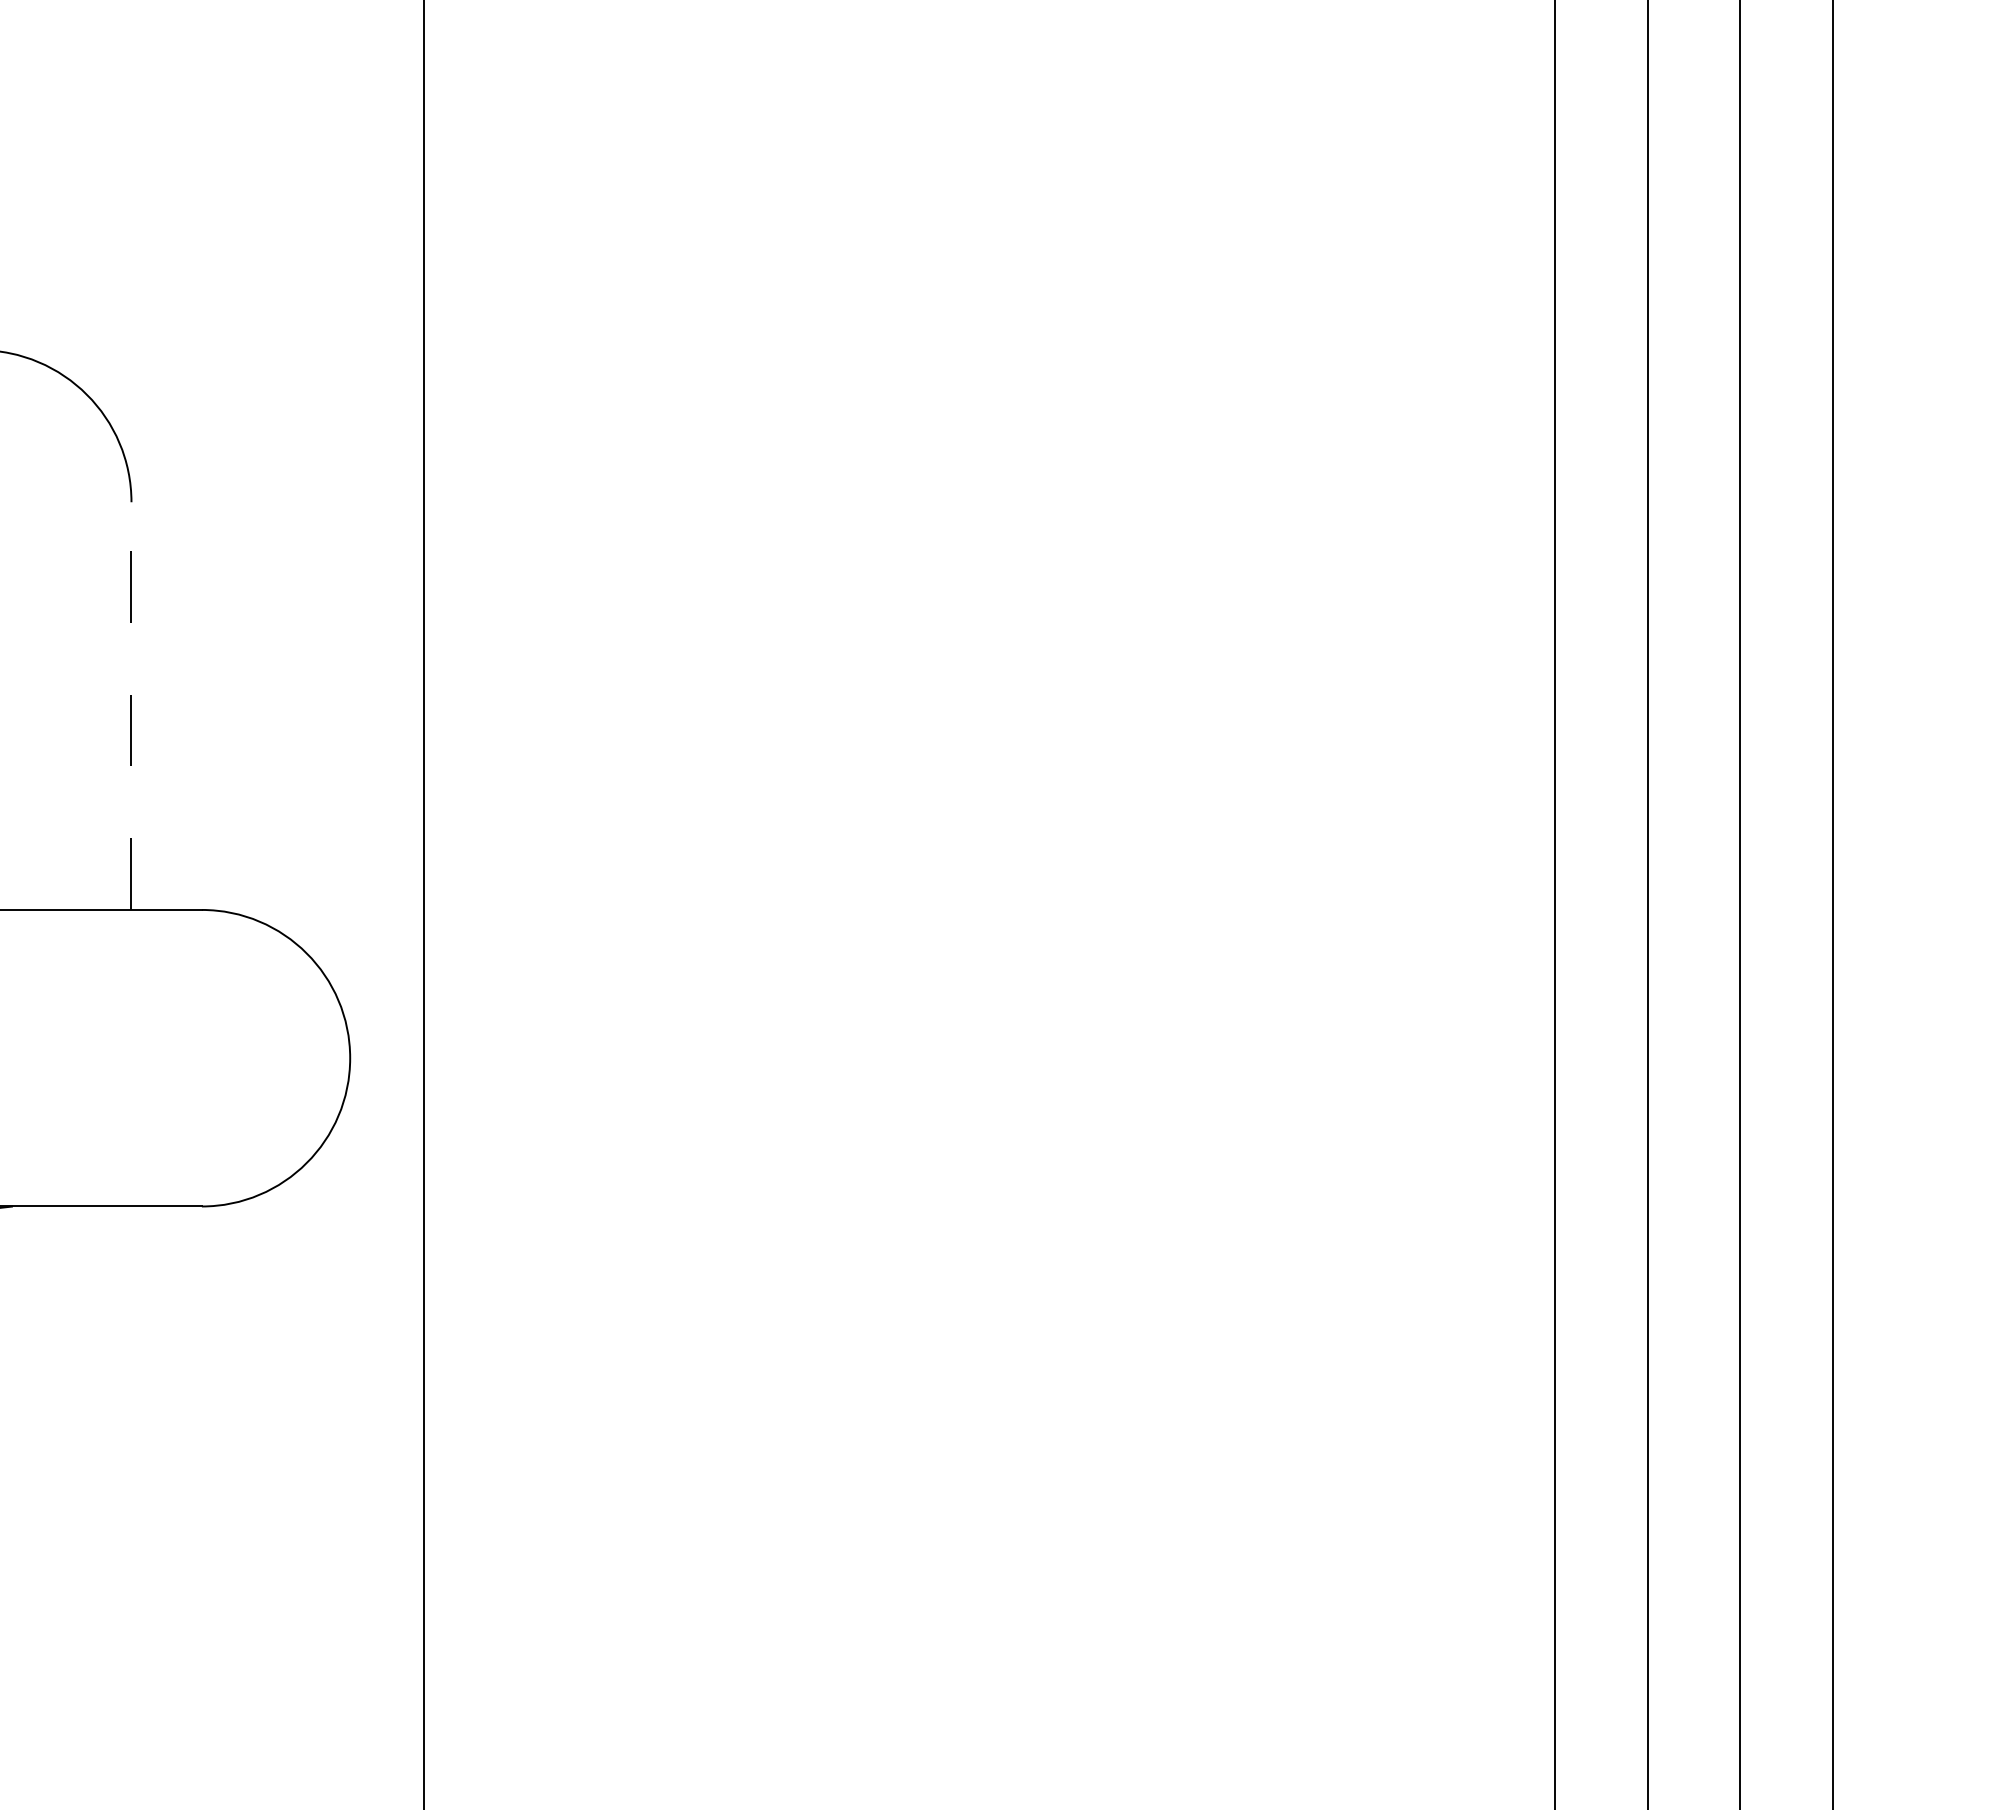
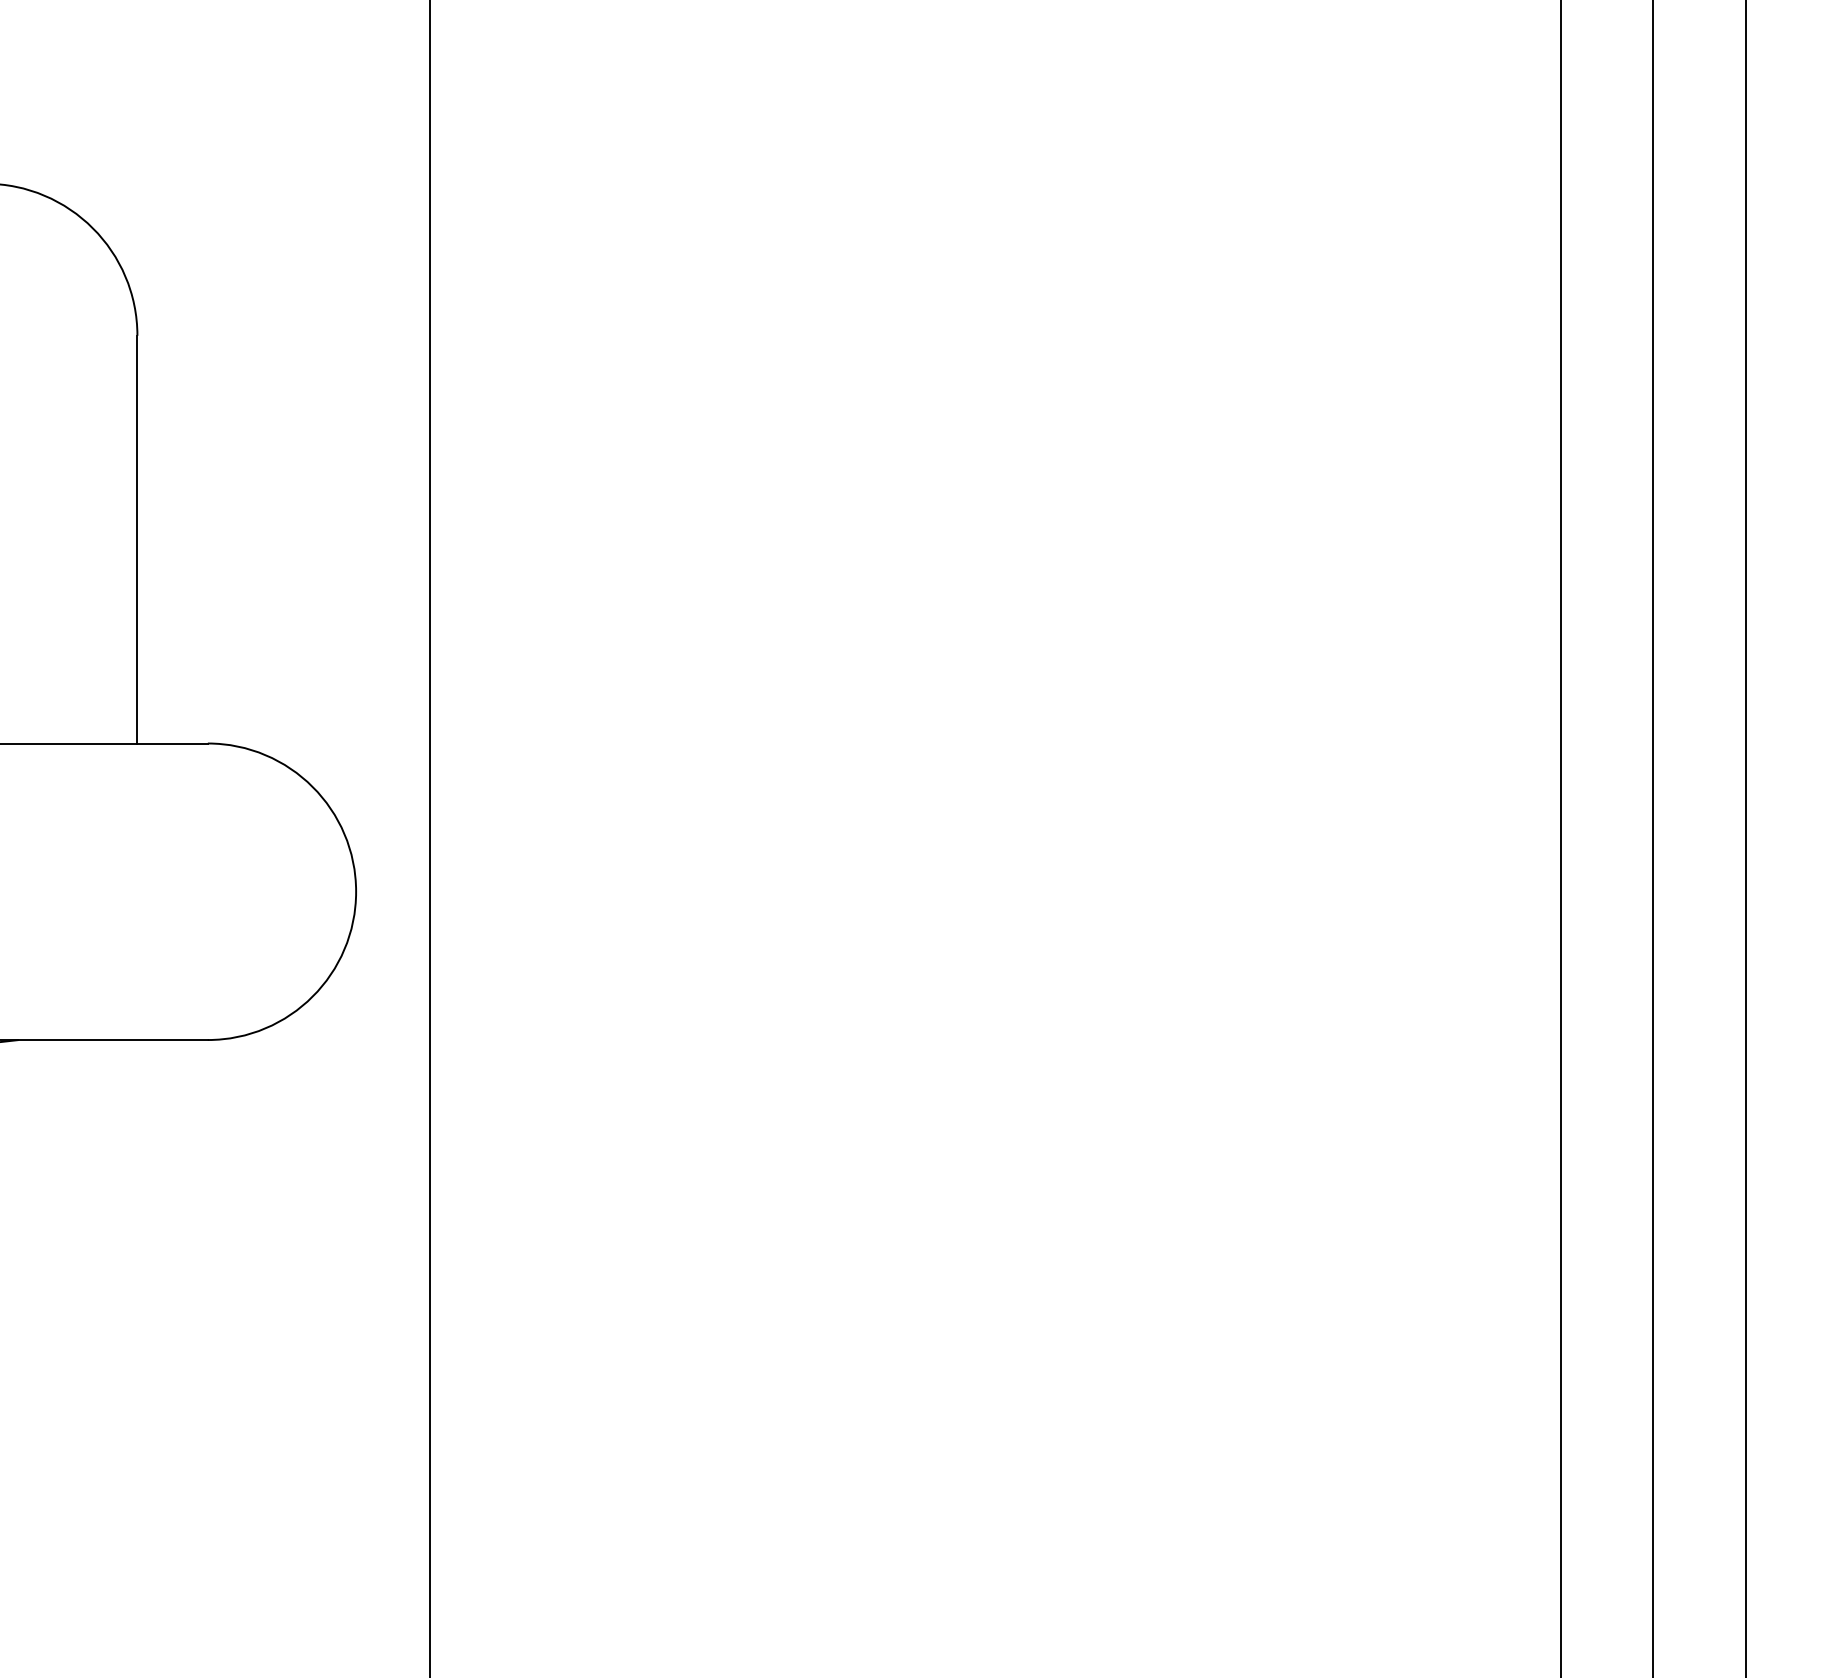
line: (131, 706) -> (137, 540), dashed -> solid

